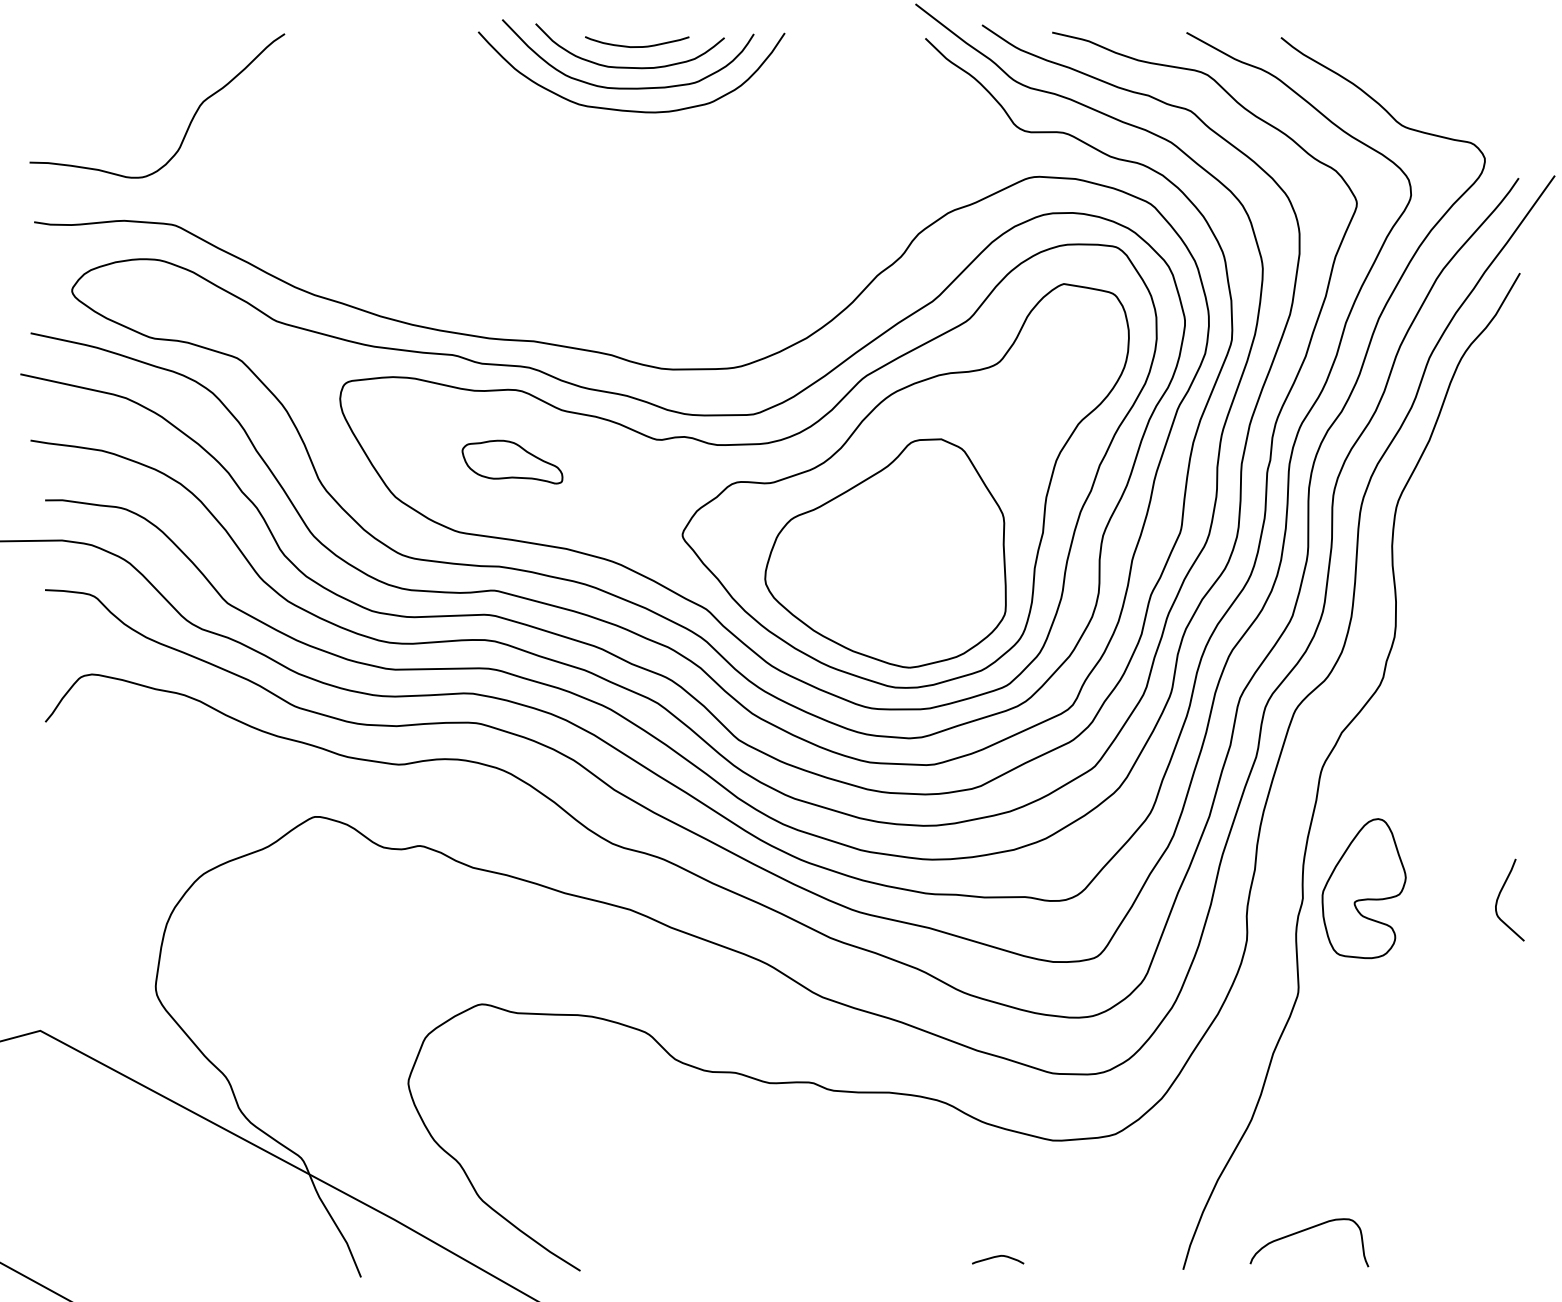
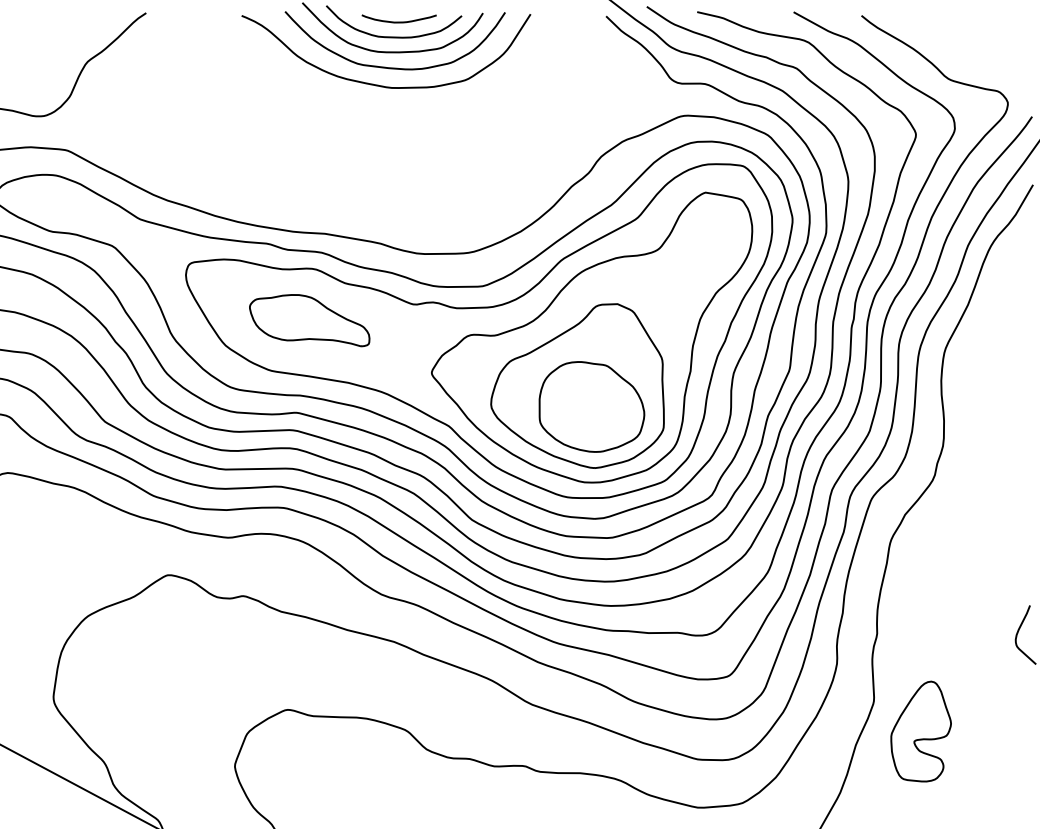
curve: (611, 134) -> (380, 85), added
part: (512, 461) -> (309, 320), size x1.67
part: (905, 582) -> (591, 406), added
part: (1363, 888) -> (920, 731), moved

